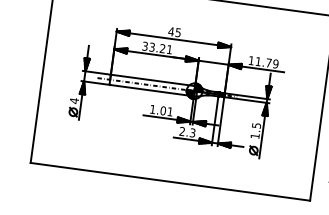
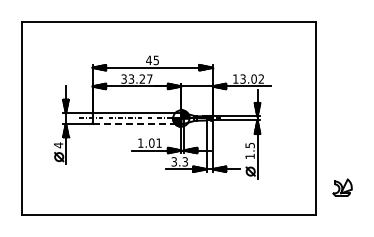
text: (169, 49) -> (149, 78), 33.21 -> 33.27
text: (267, 62) -> (252, 78), 11.79 -> 13.02
line: (152, 90) -> (137, 123), solid -> dashed
text: (181, 132) -> (173, 162), 2.3 -> 3.3

